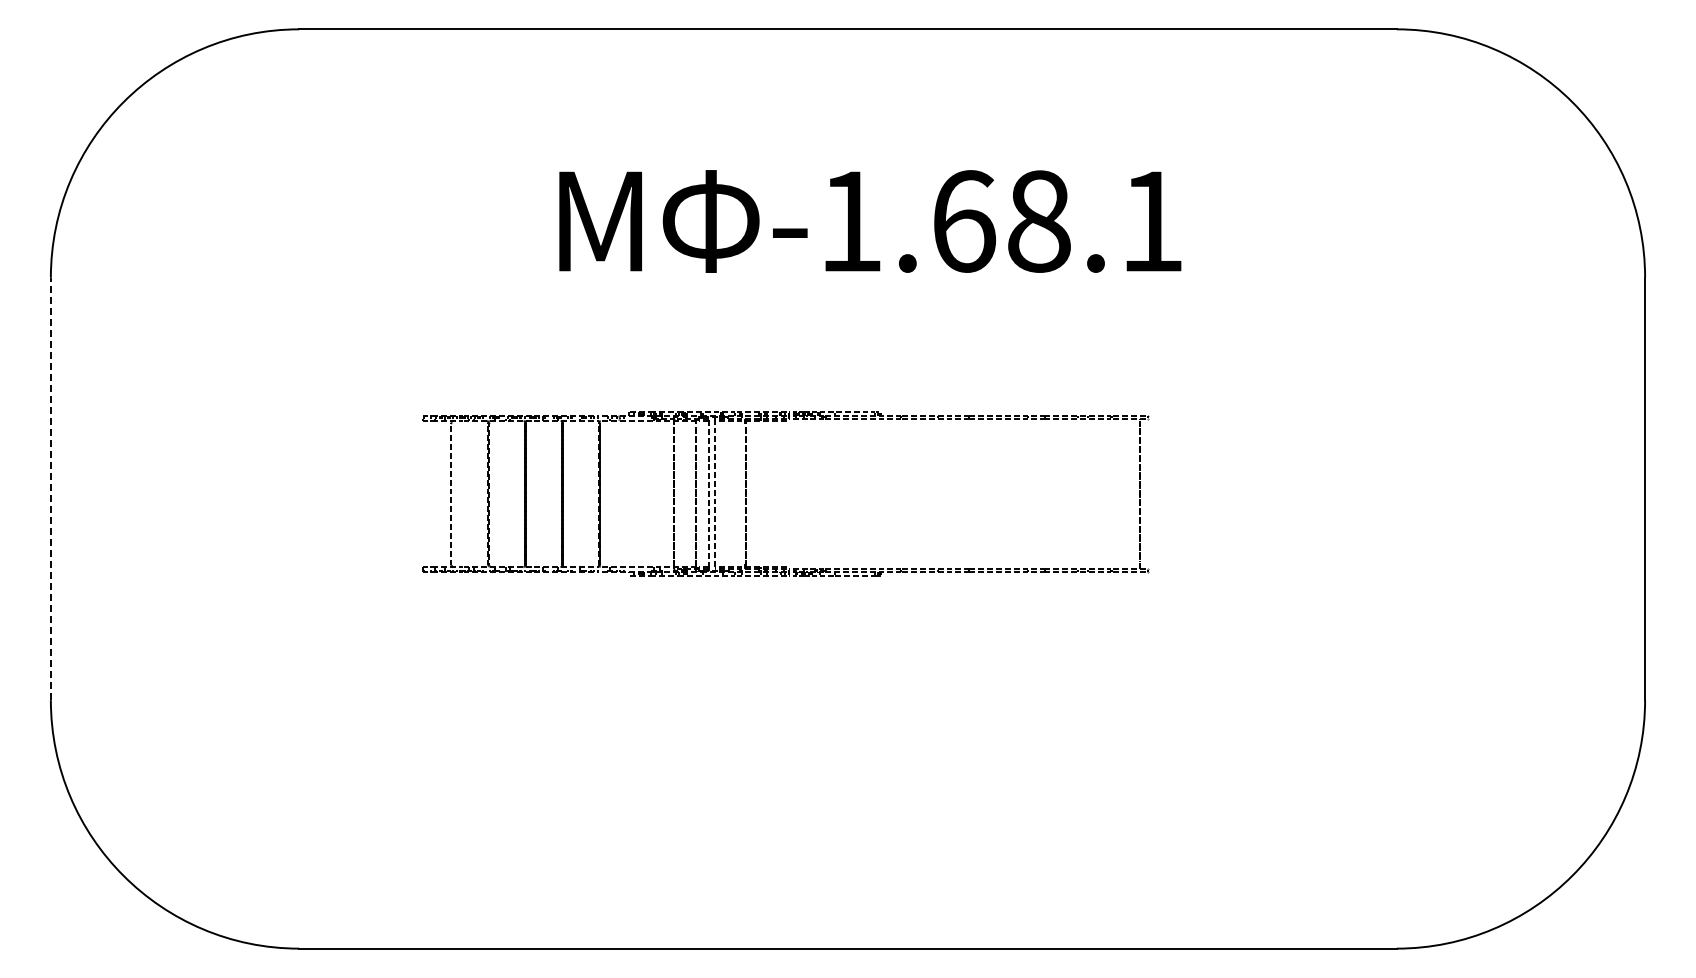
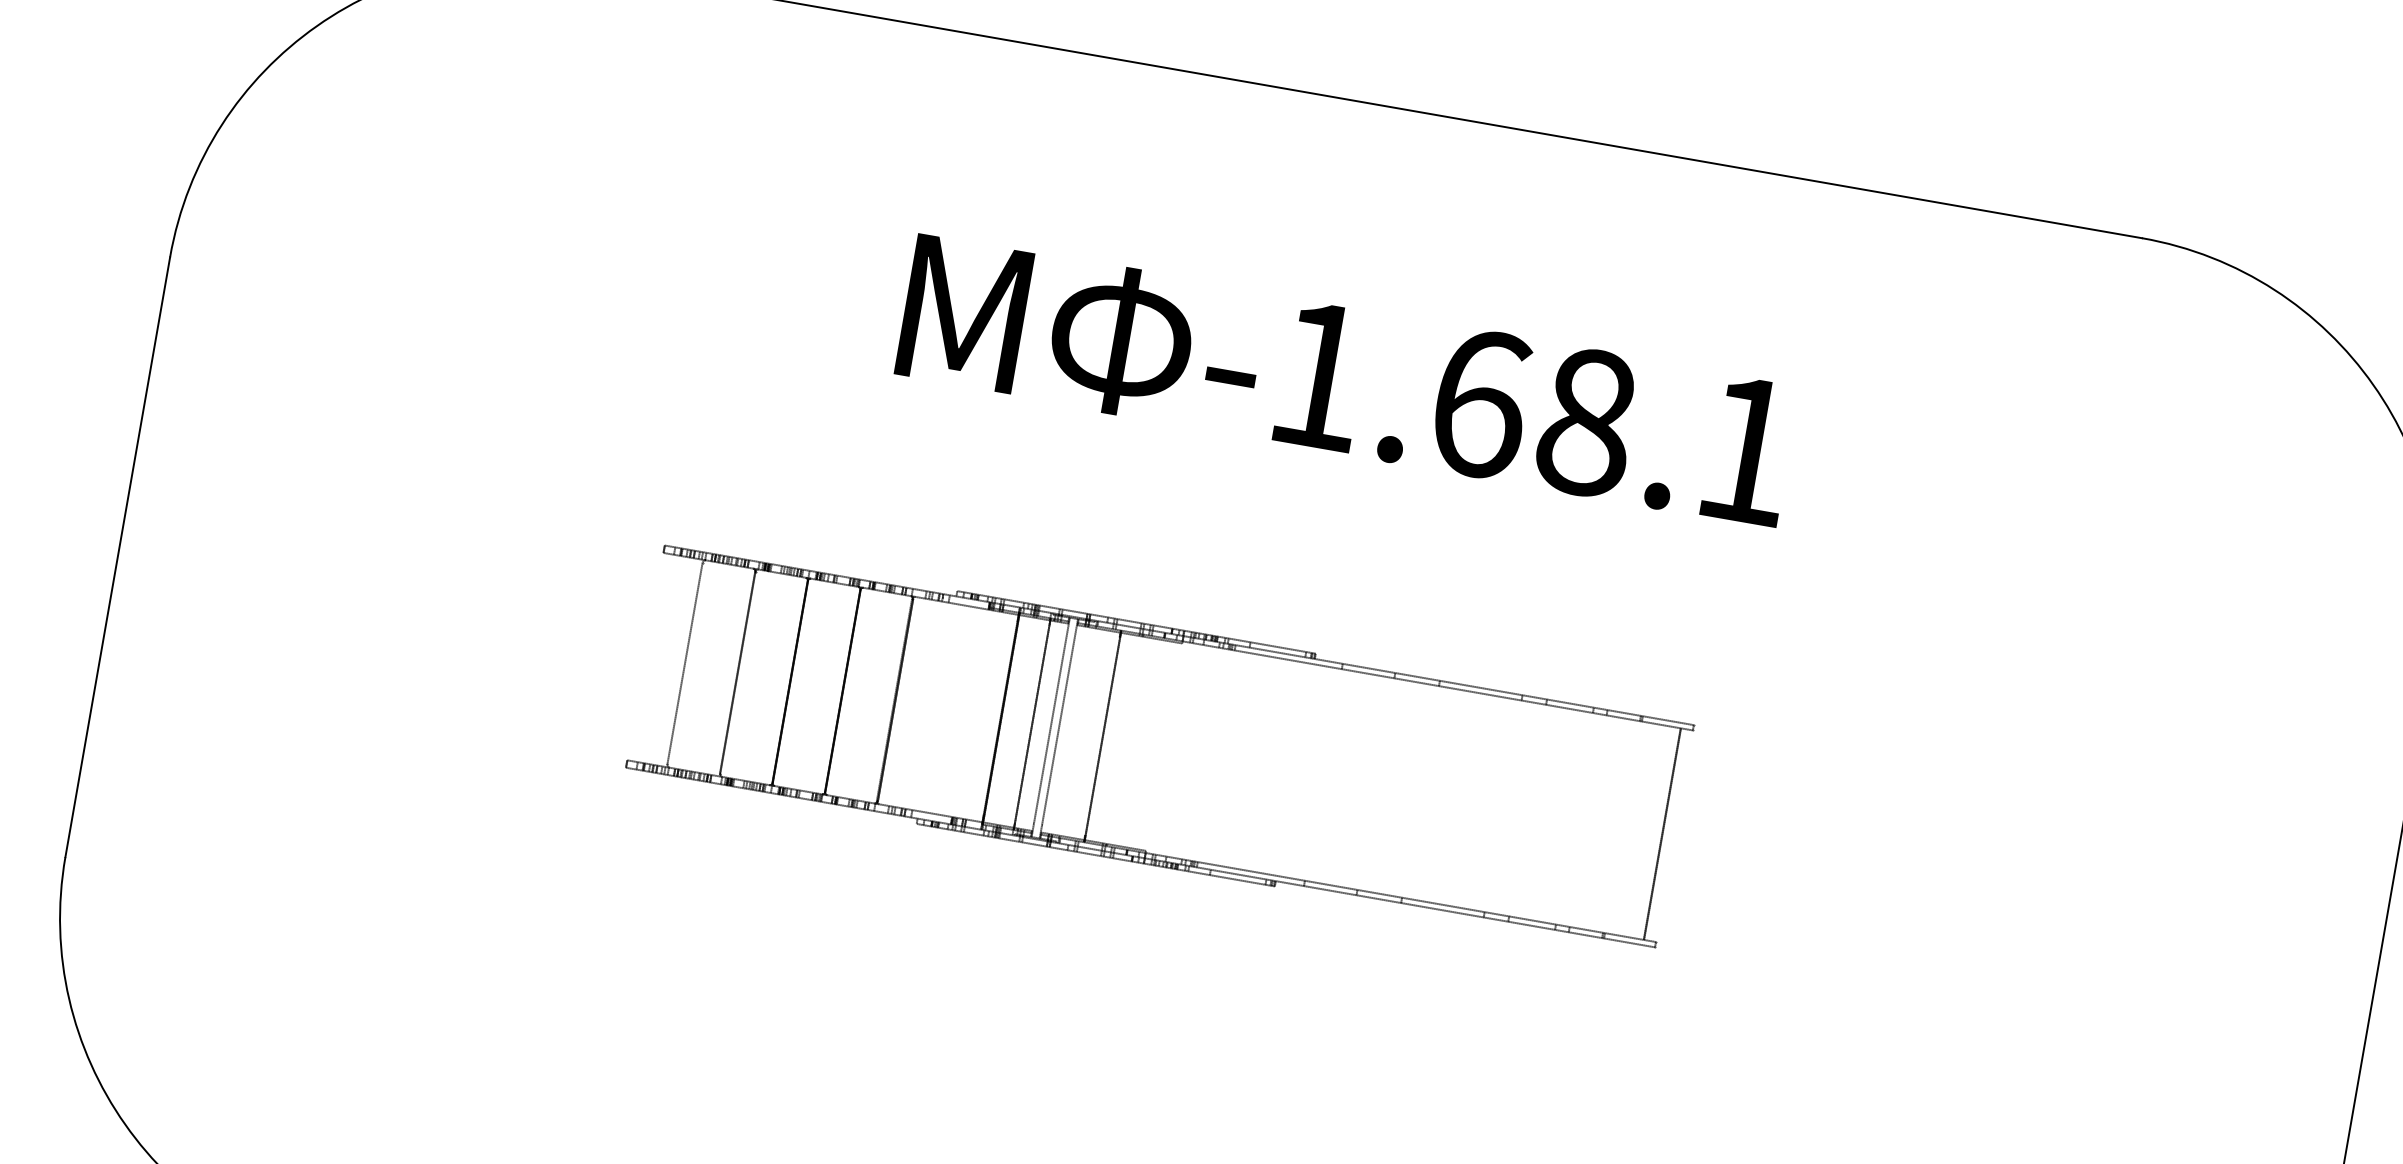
line: (50, 488) -> (117, 556), dashed -> solid

